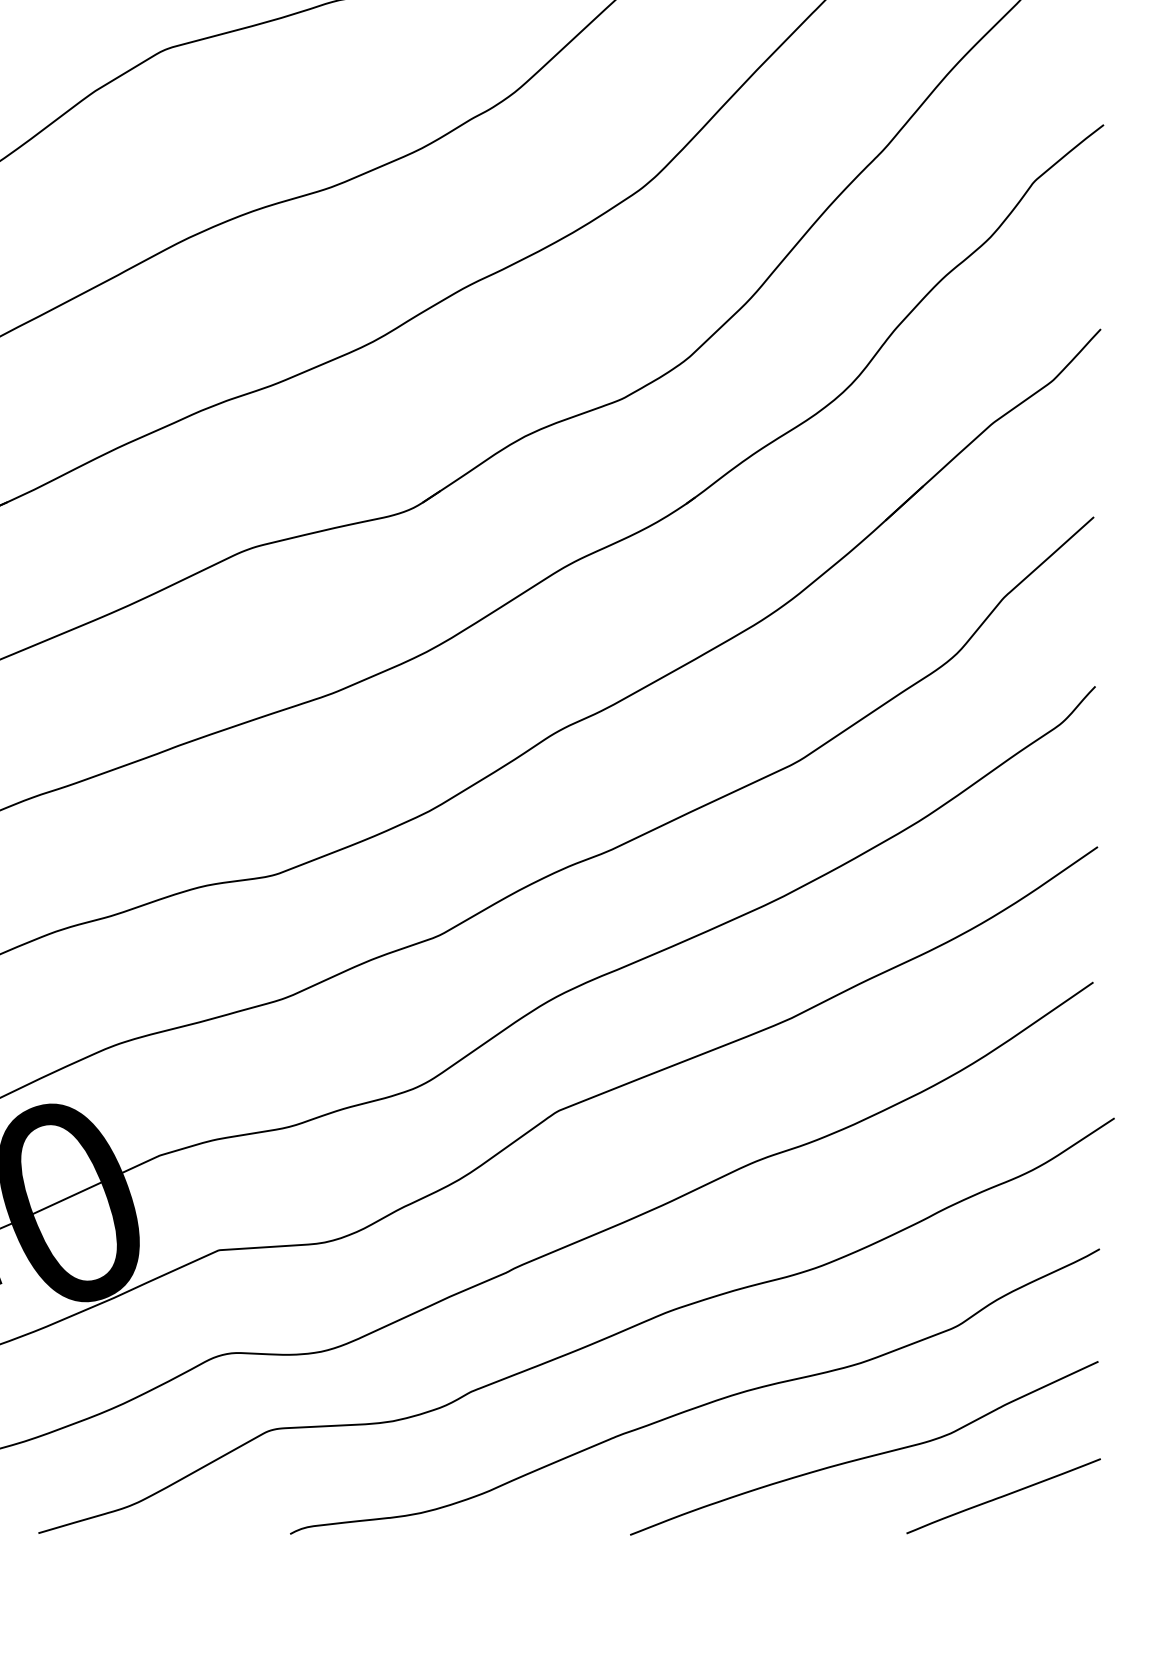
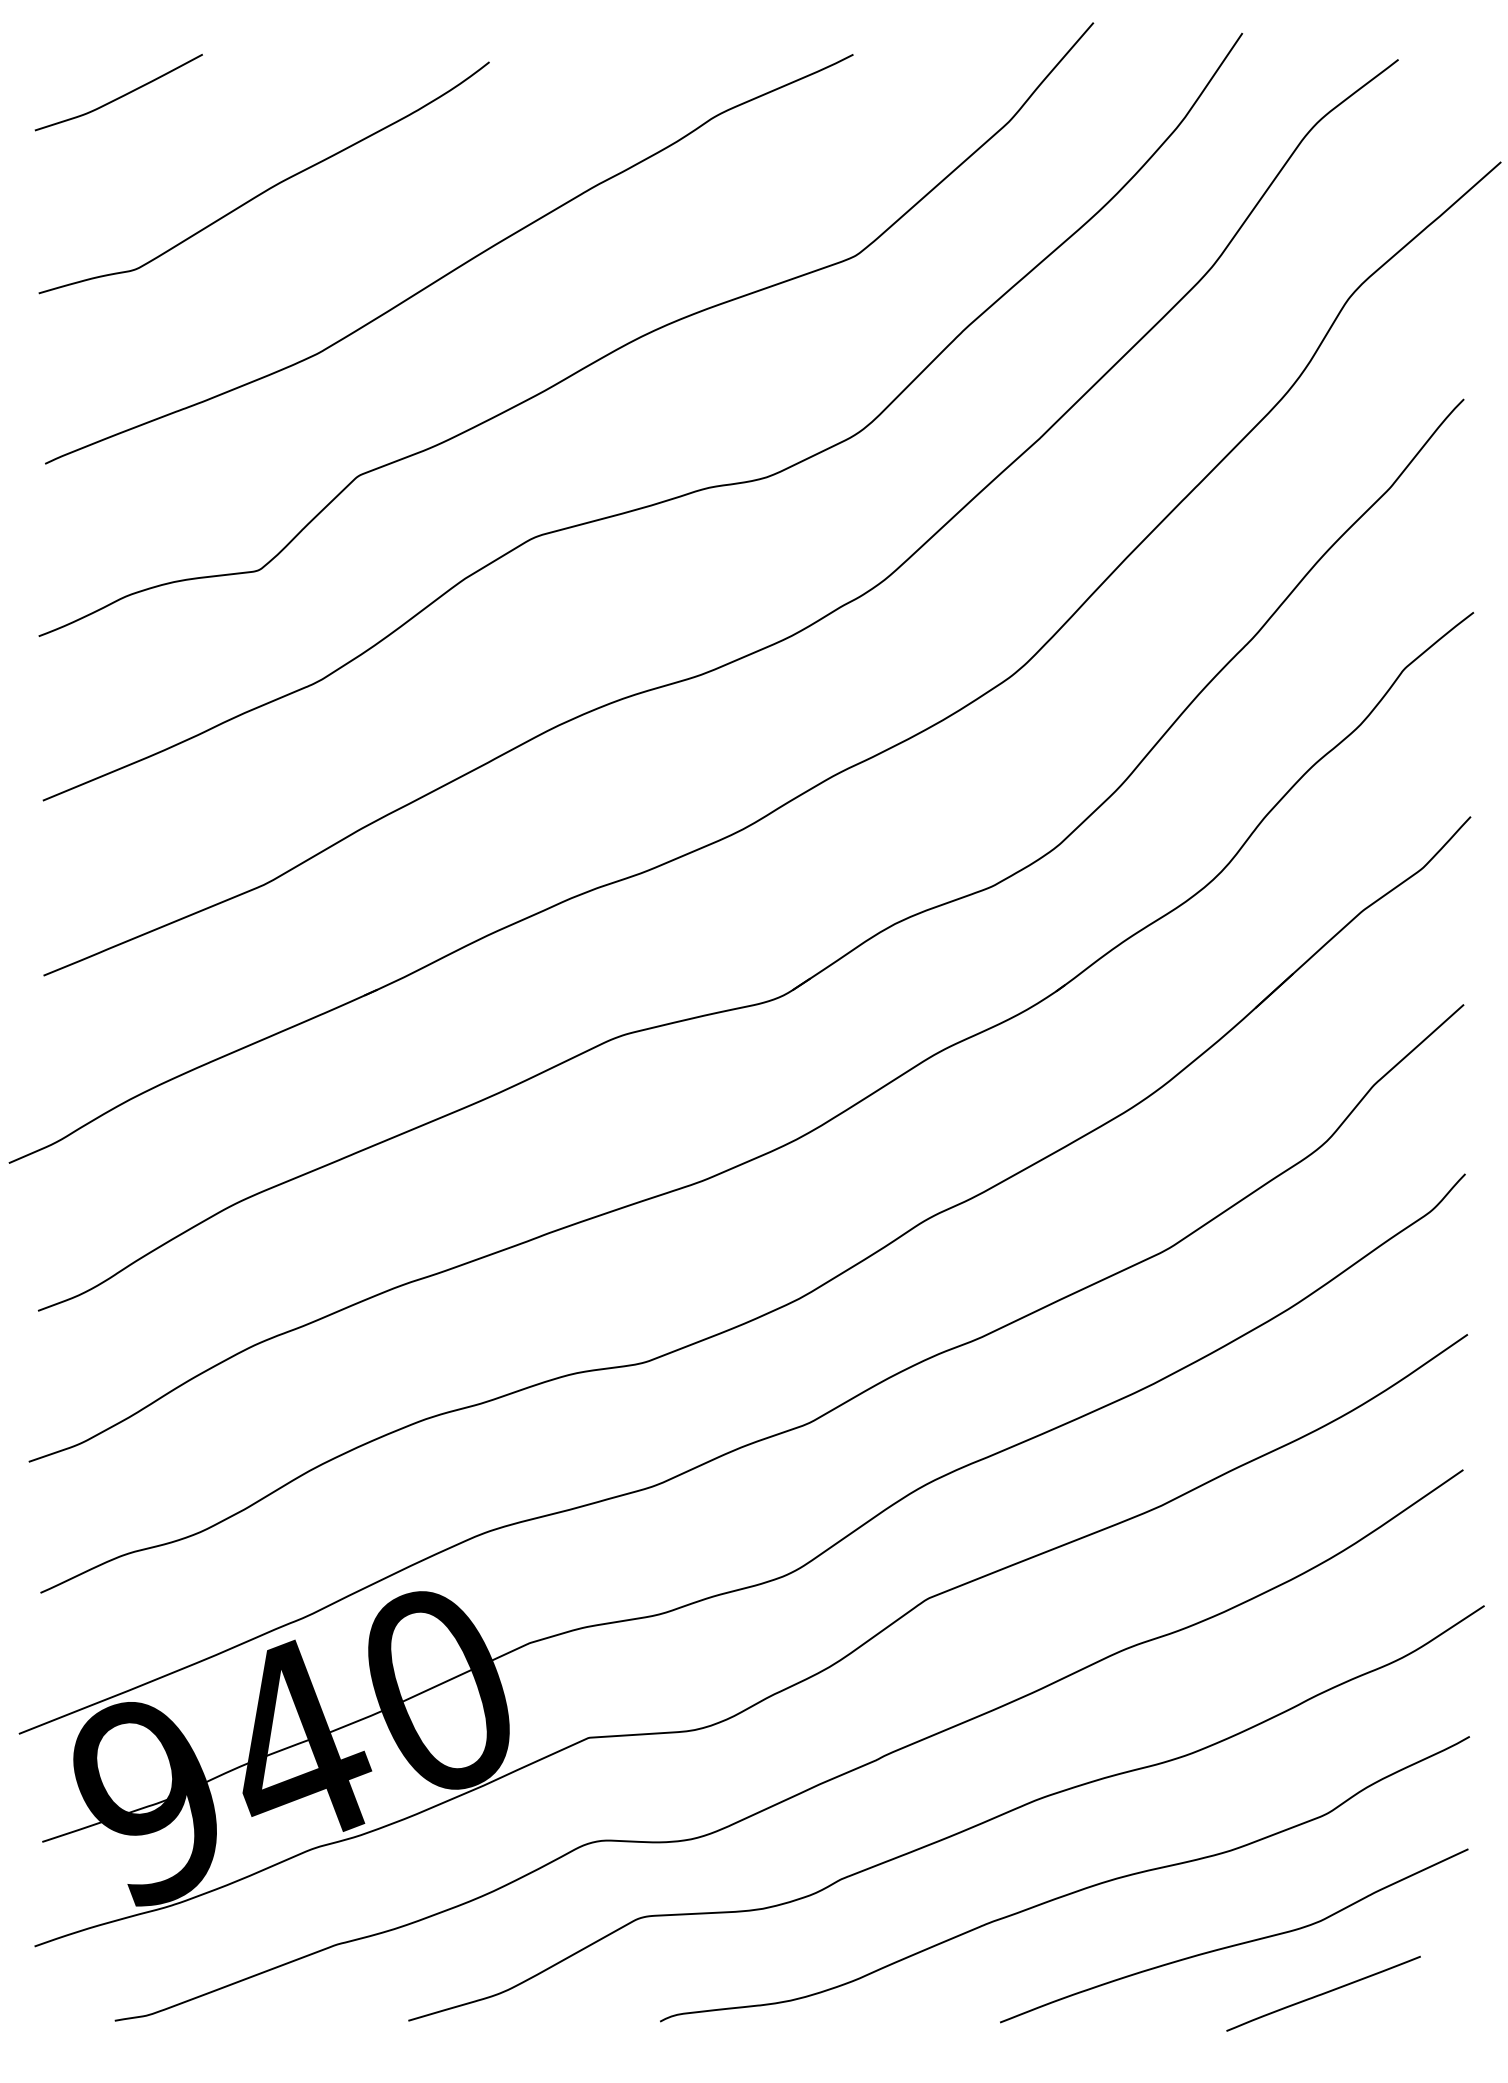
curve: (1003, 1495) -> (1323, 1993), moved

